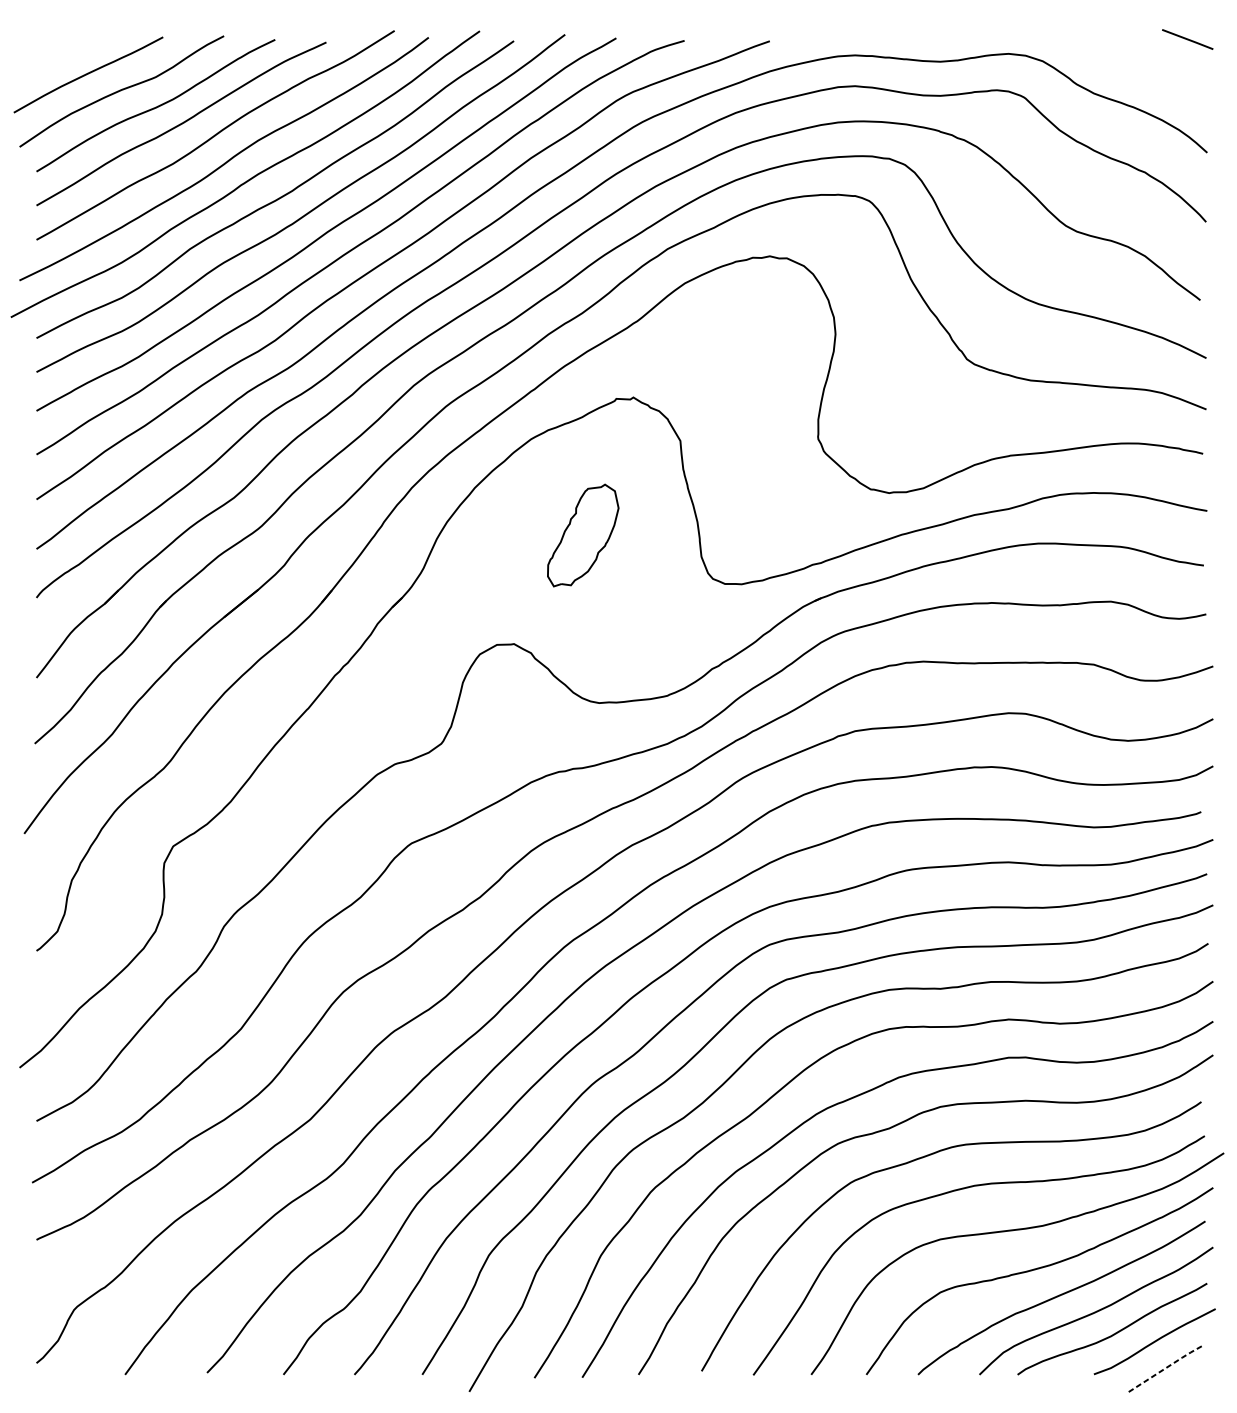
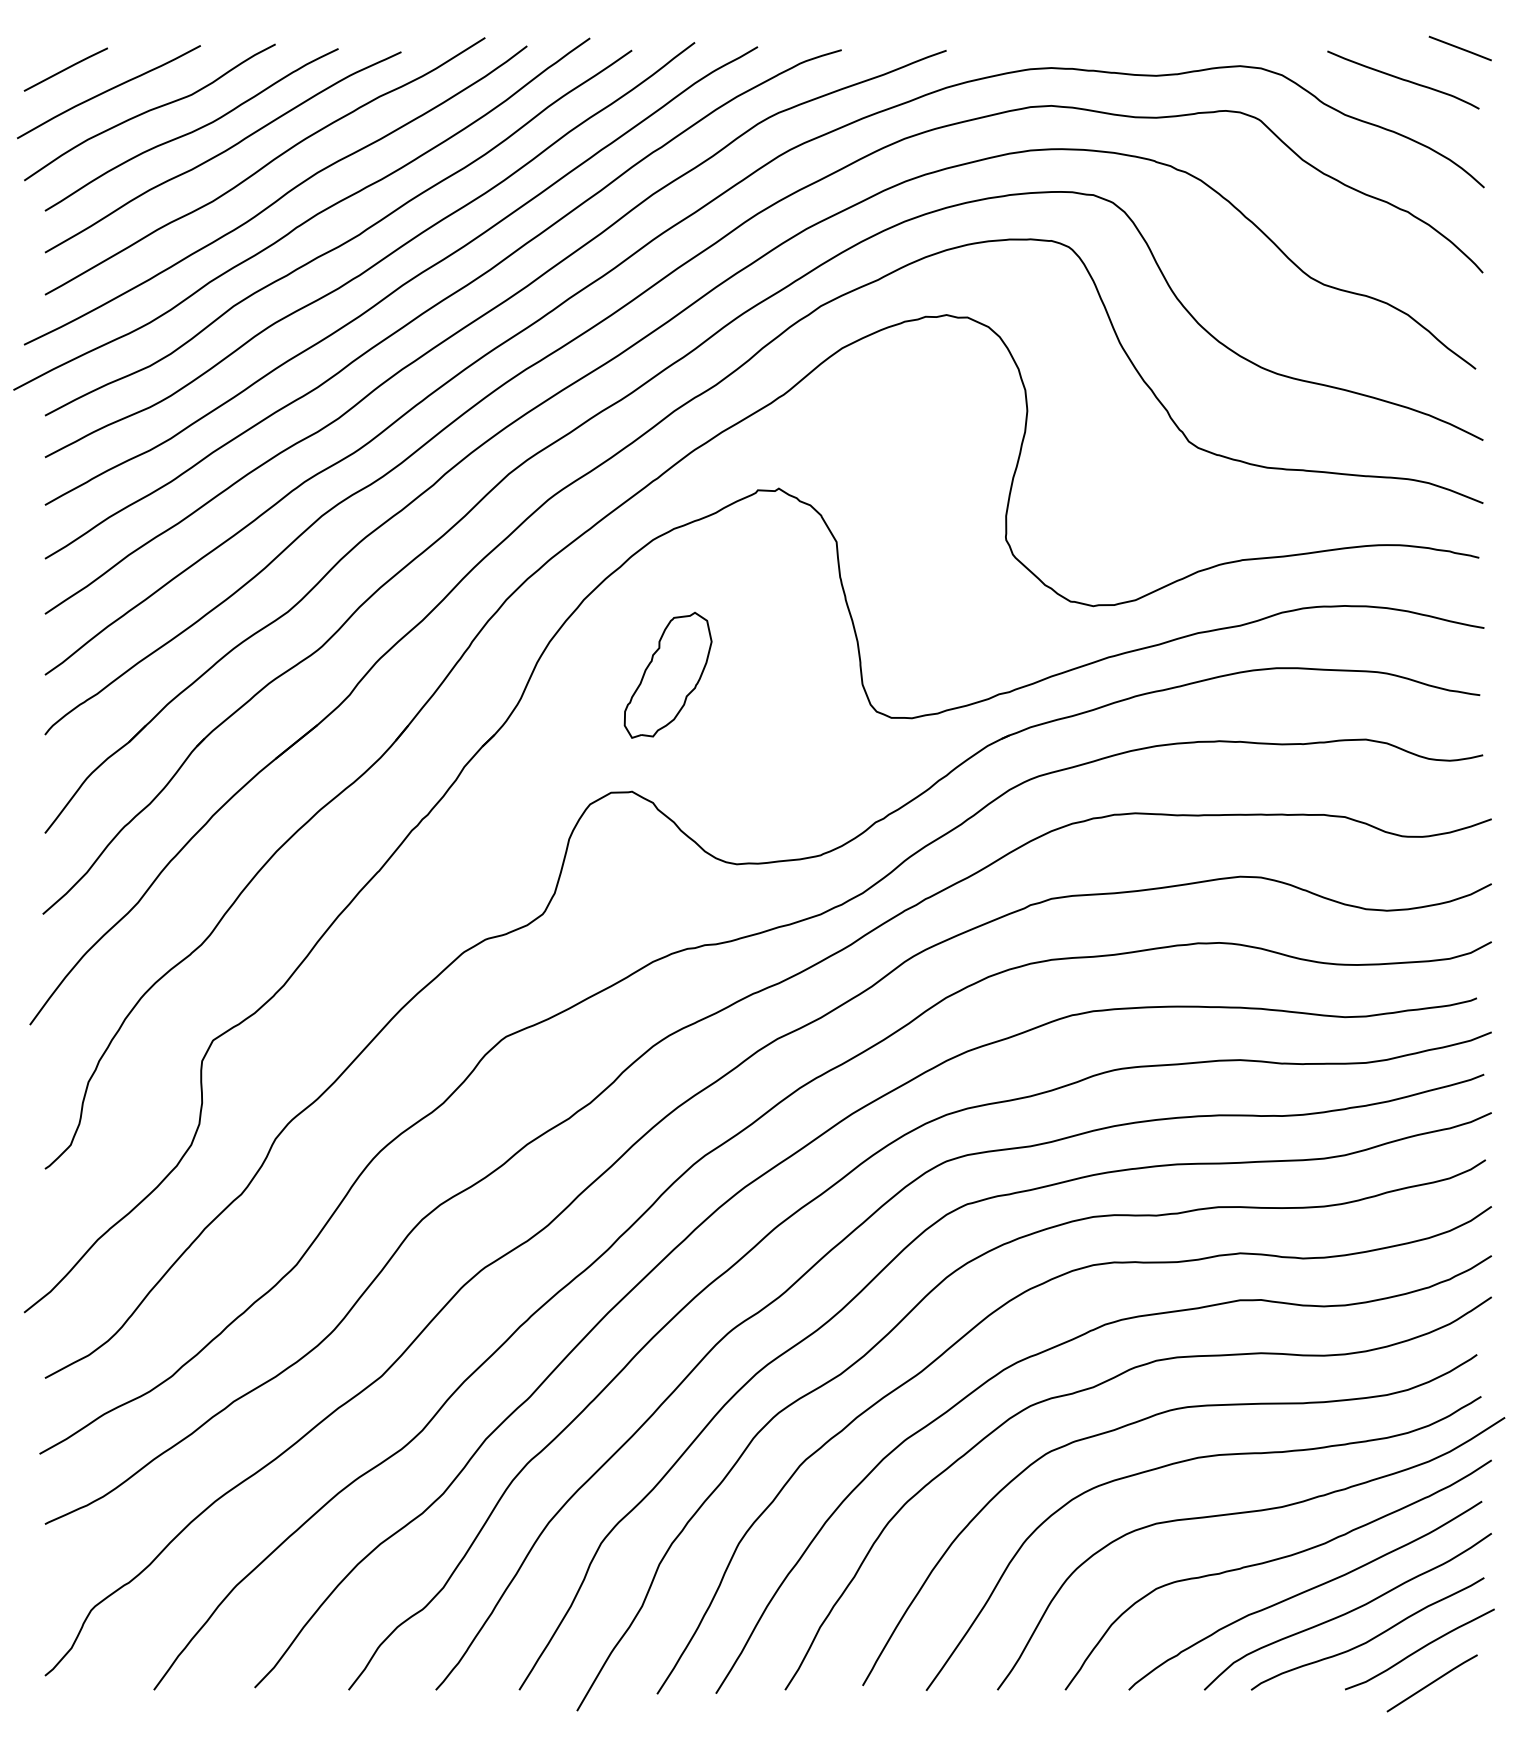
line: (53, 56) -> (65, 69), added
curve: (1141, 64) -> (1403, 79), added
part: (582, 534) -> (667, 674), moved
line: (1165, 1368) -> (1433, 1682), dashed -> solid

